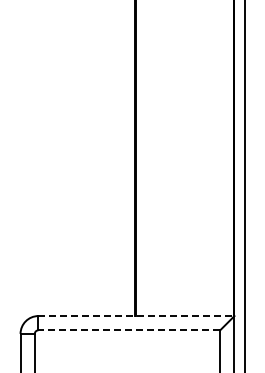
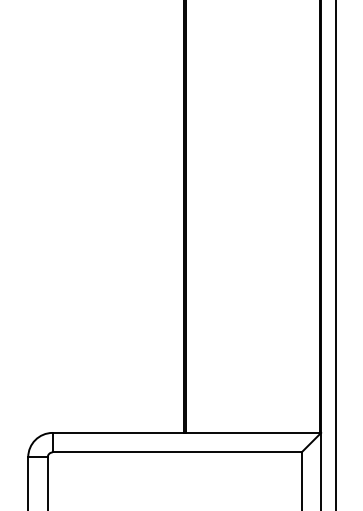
line: (136, 316) -> (186, 433), dashed -> solid
line: (129, 330) -> (177, 452), dashed -> solid

